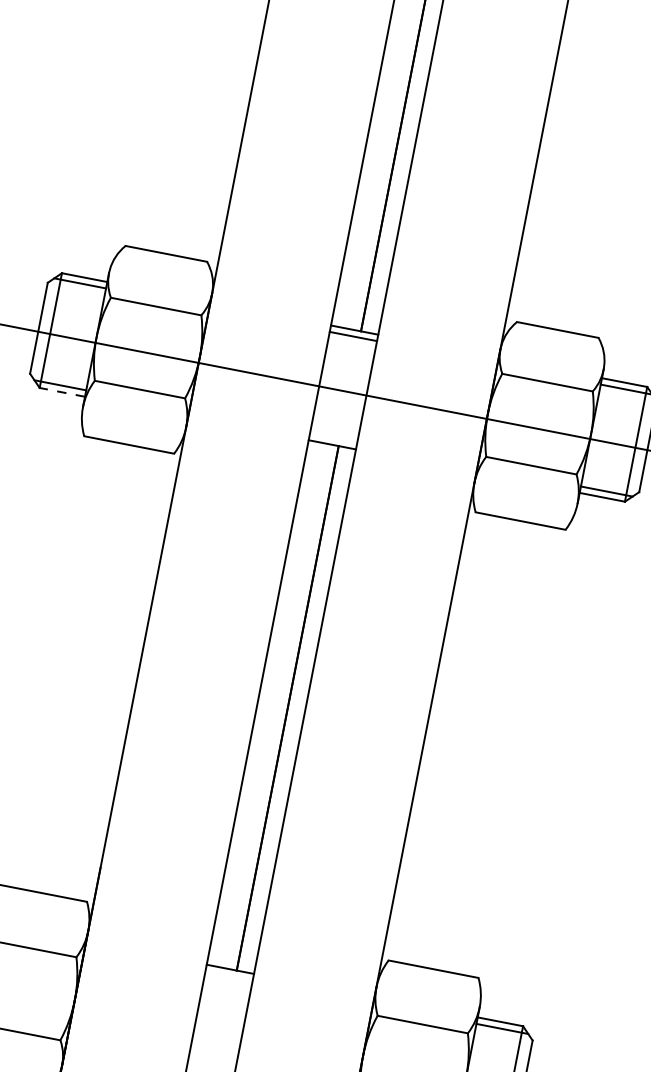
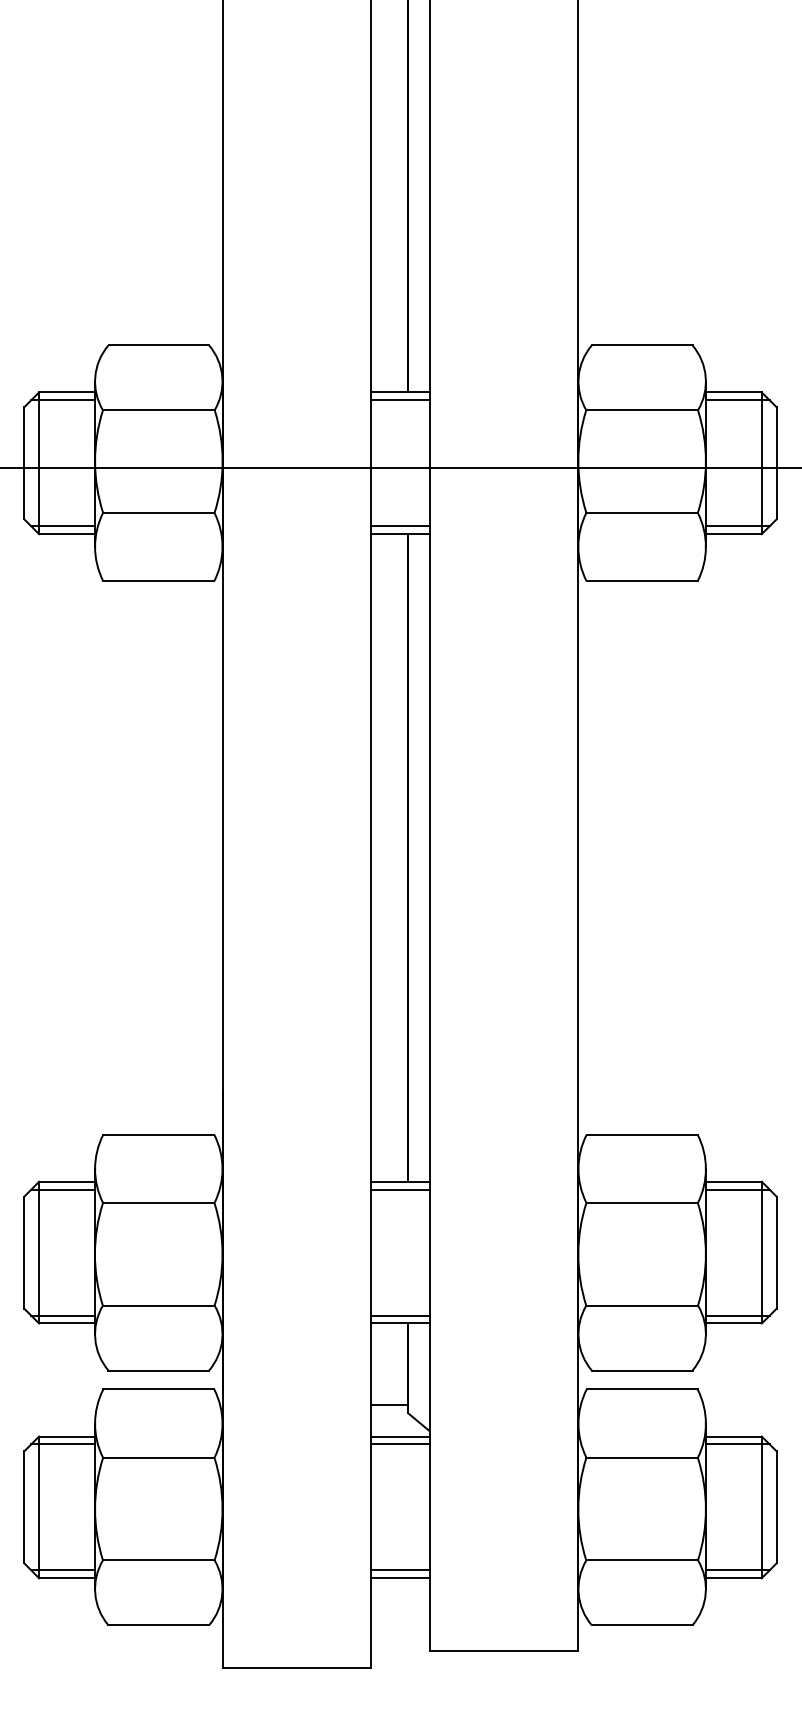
line: (62, 392) -> (67, 534), dashed -> solid
line: (333, 438) -> (400, 526), added
line: (229, 975) -> (400, 1189), added

